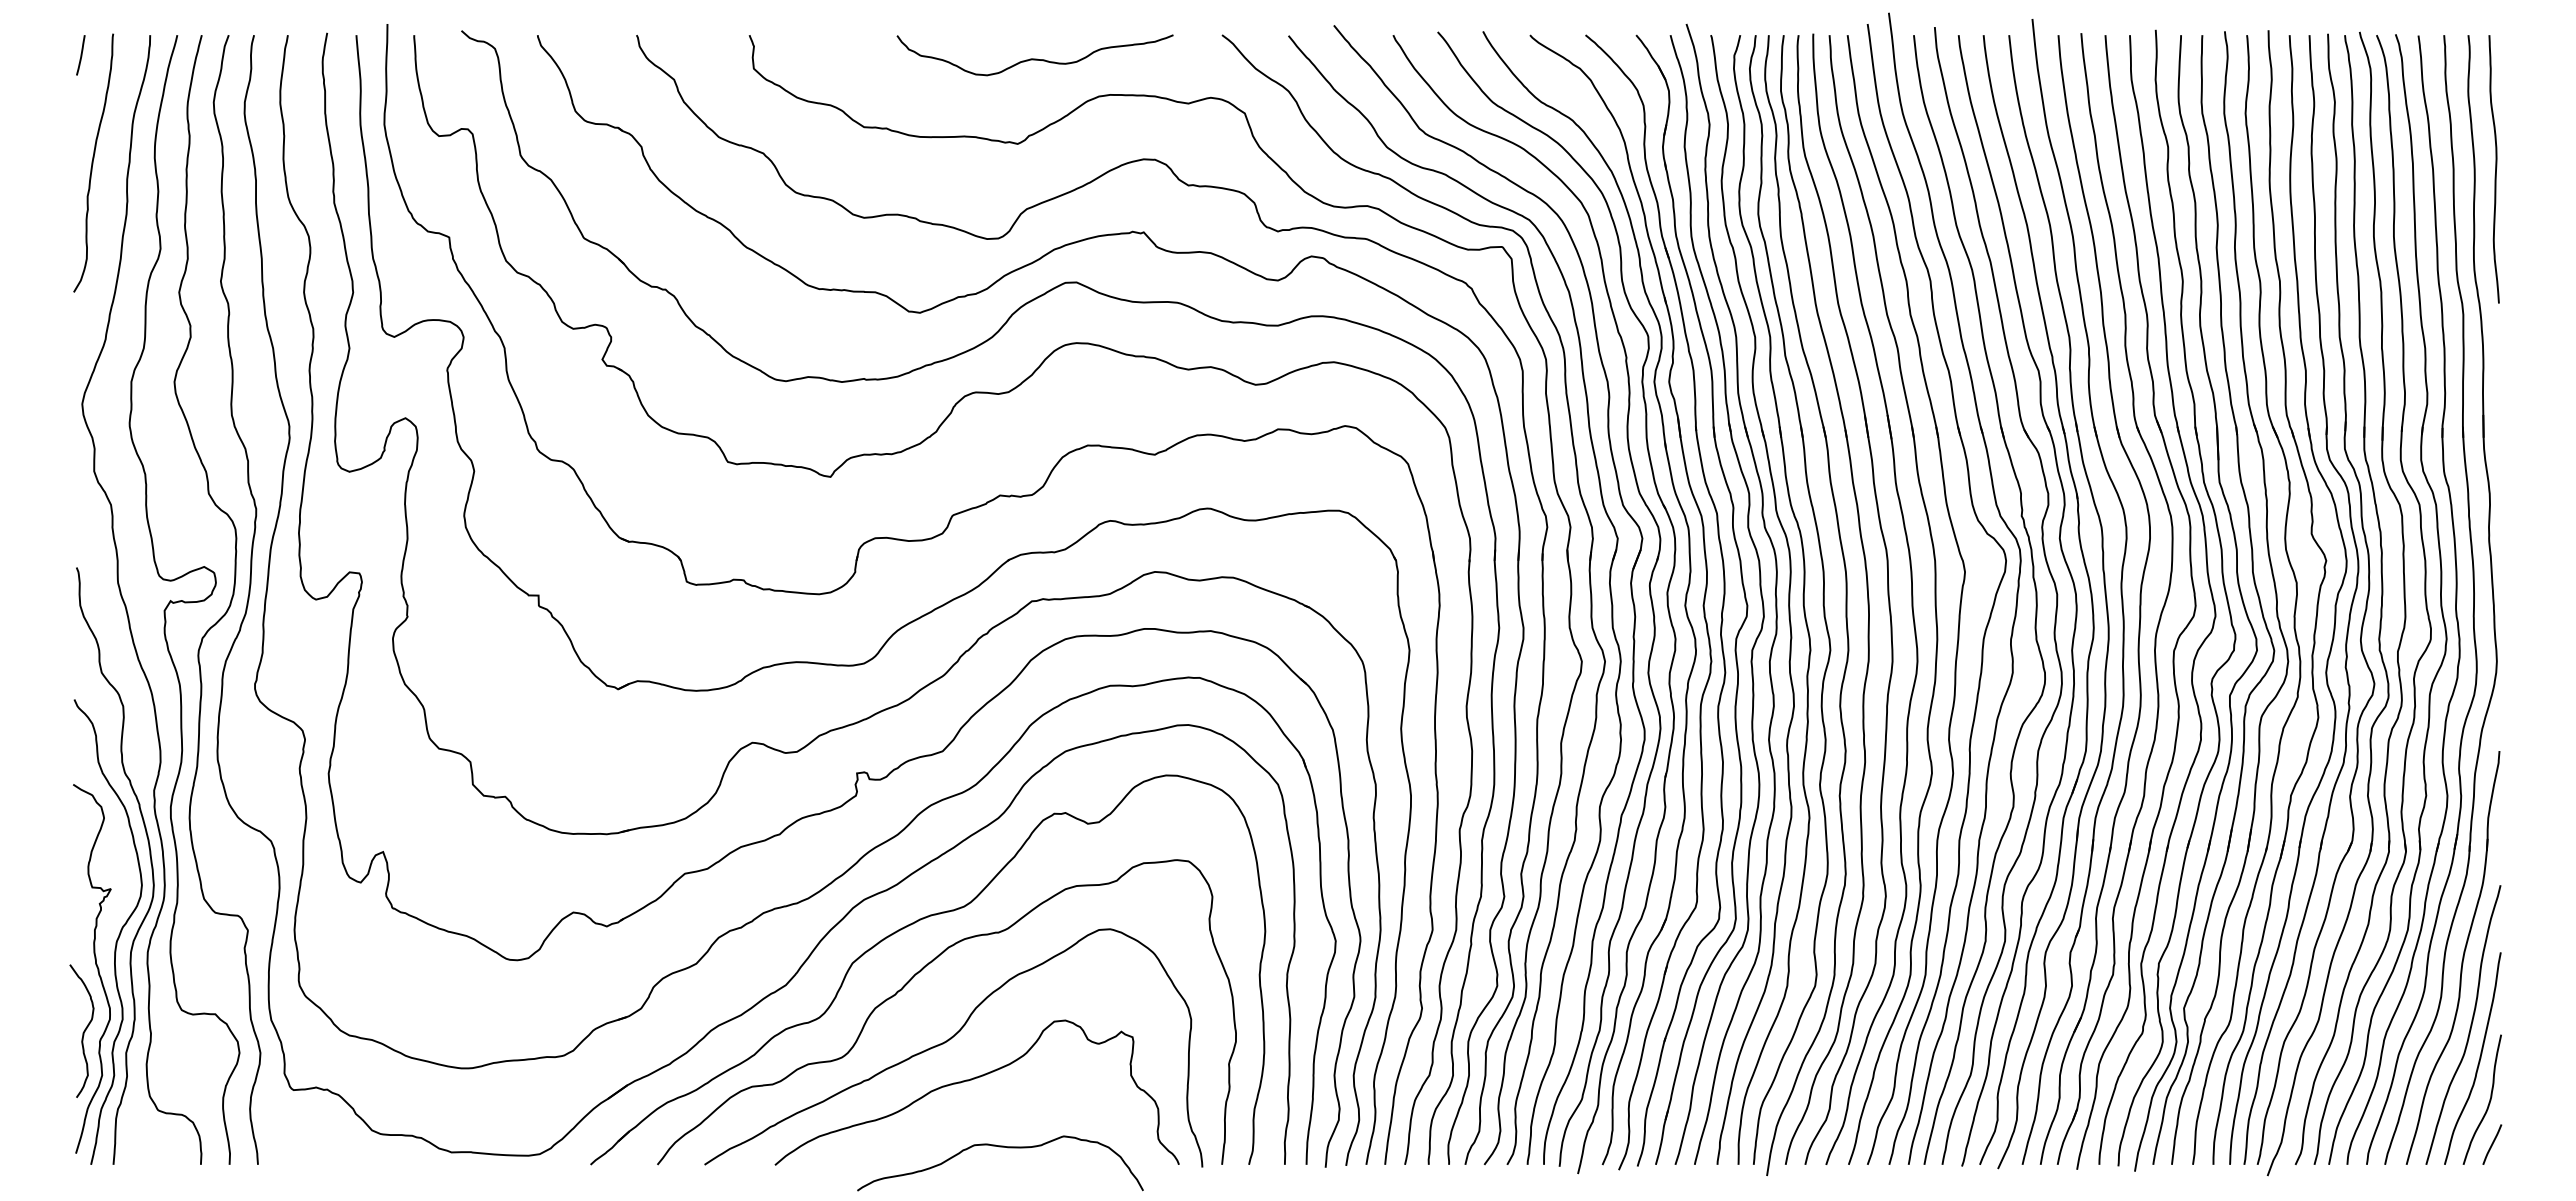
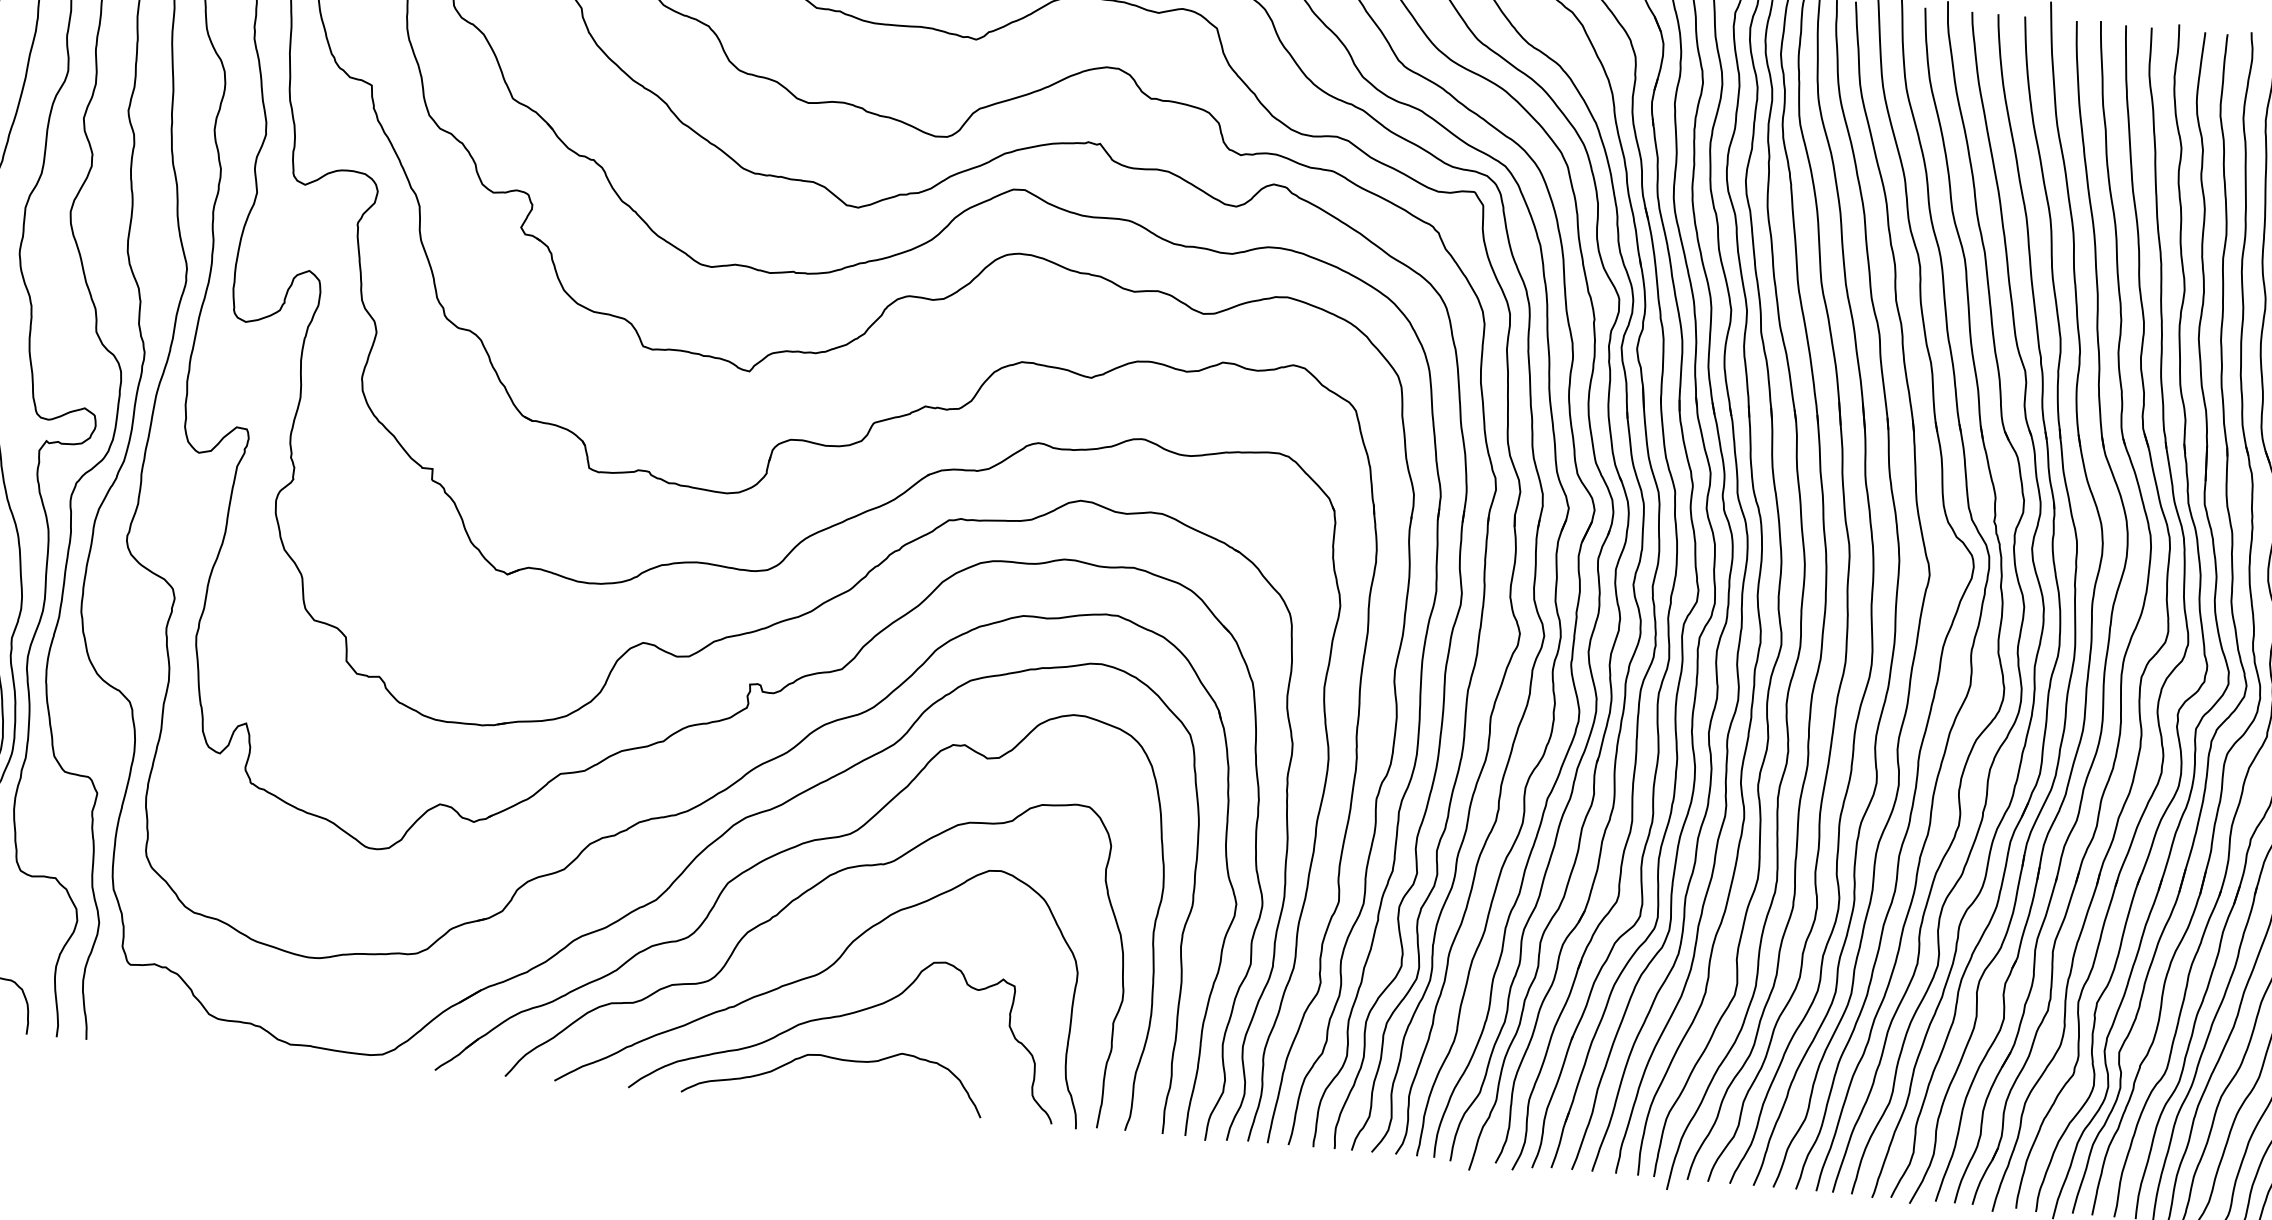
curve: (1000, 1147) -> (834, 1059), moved

